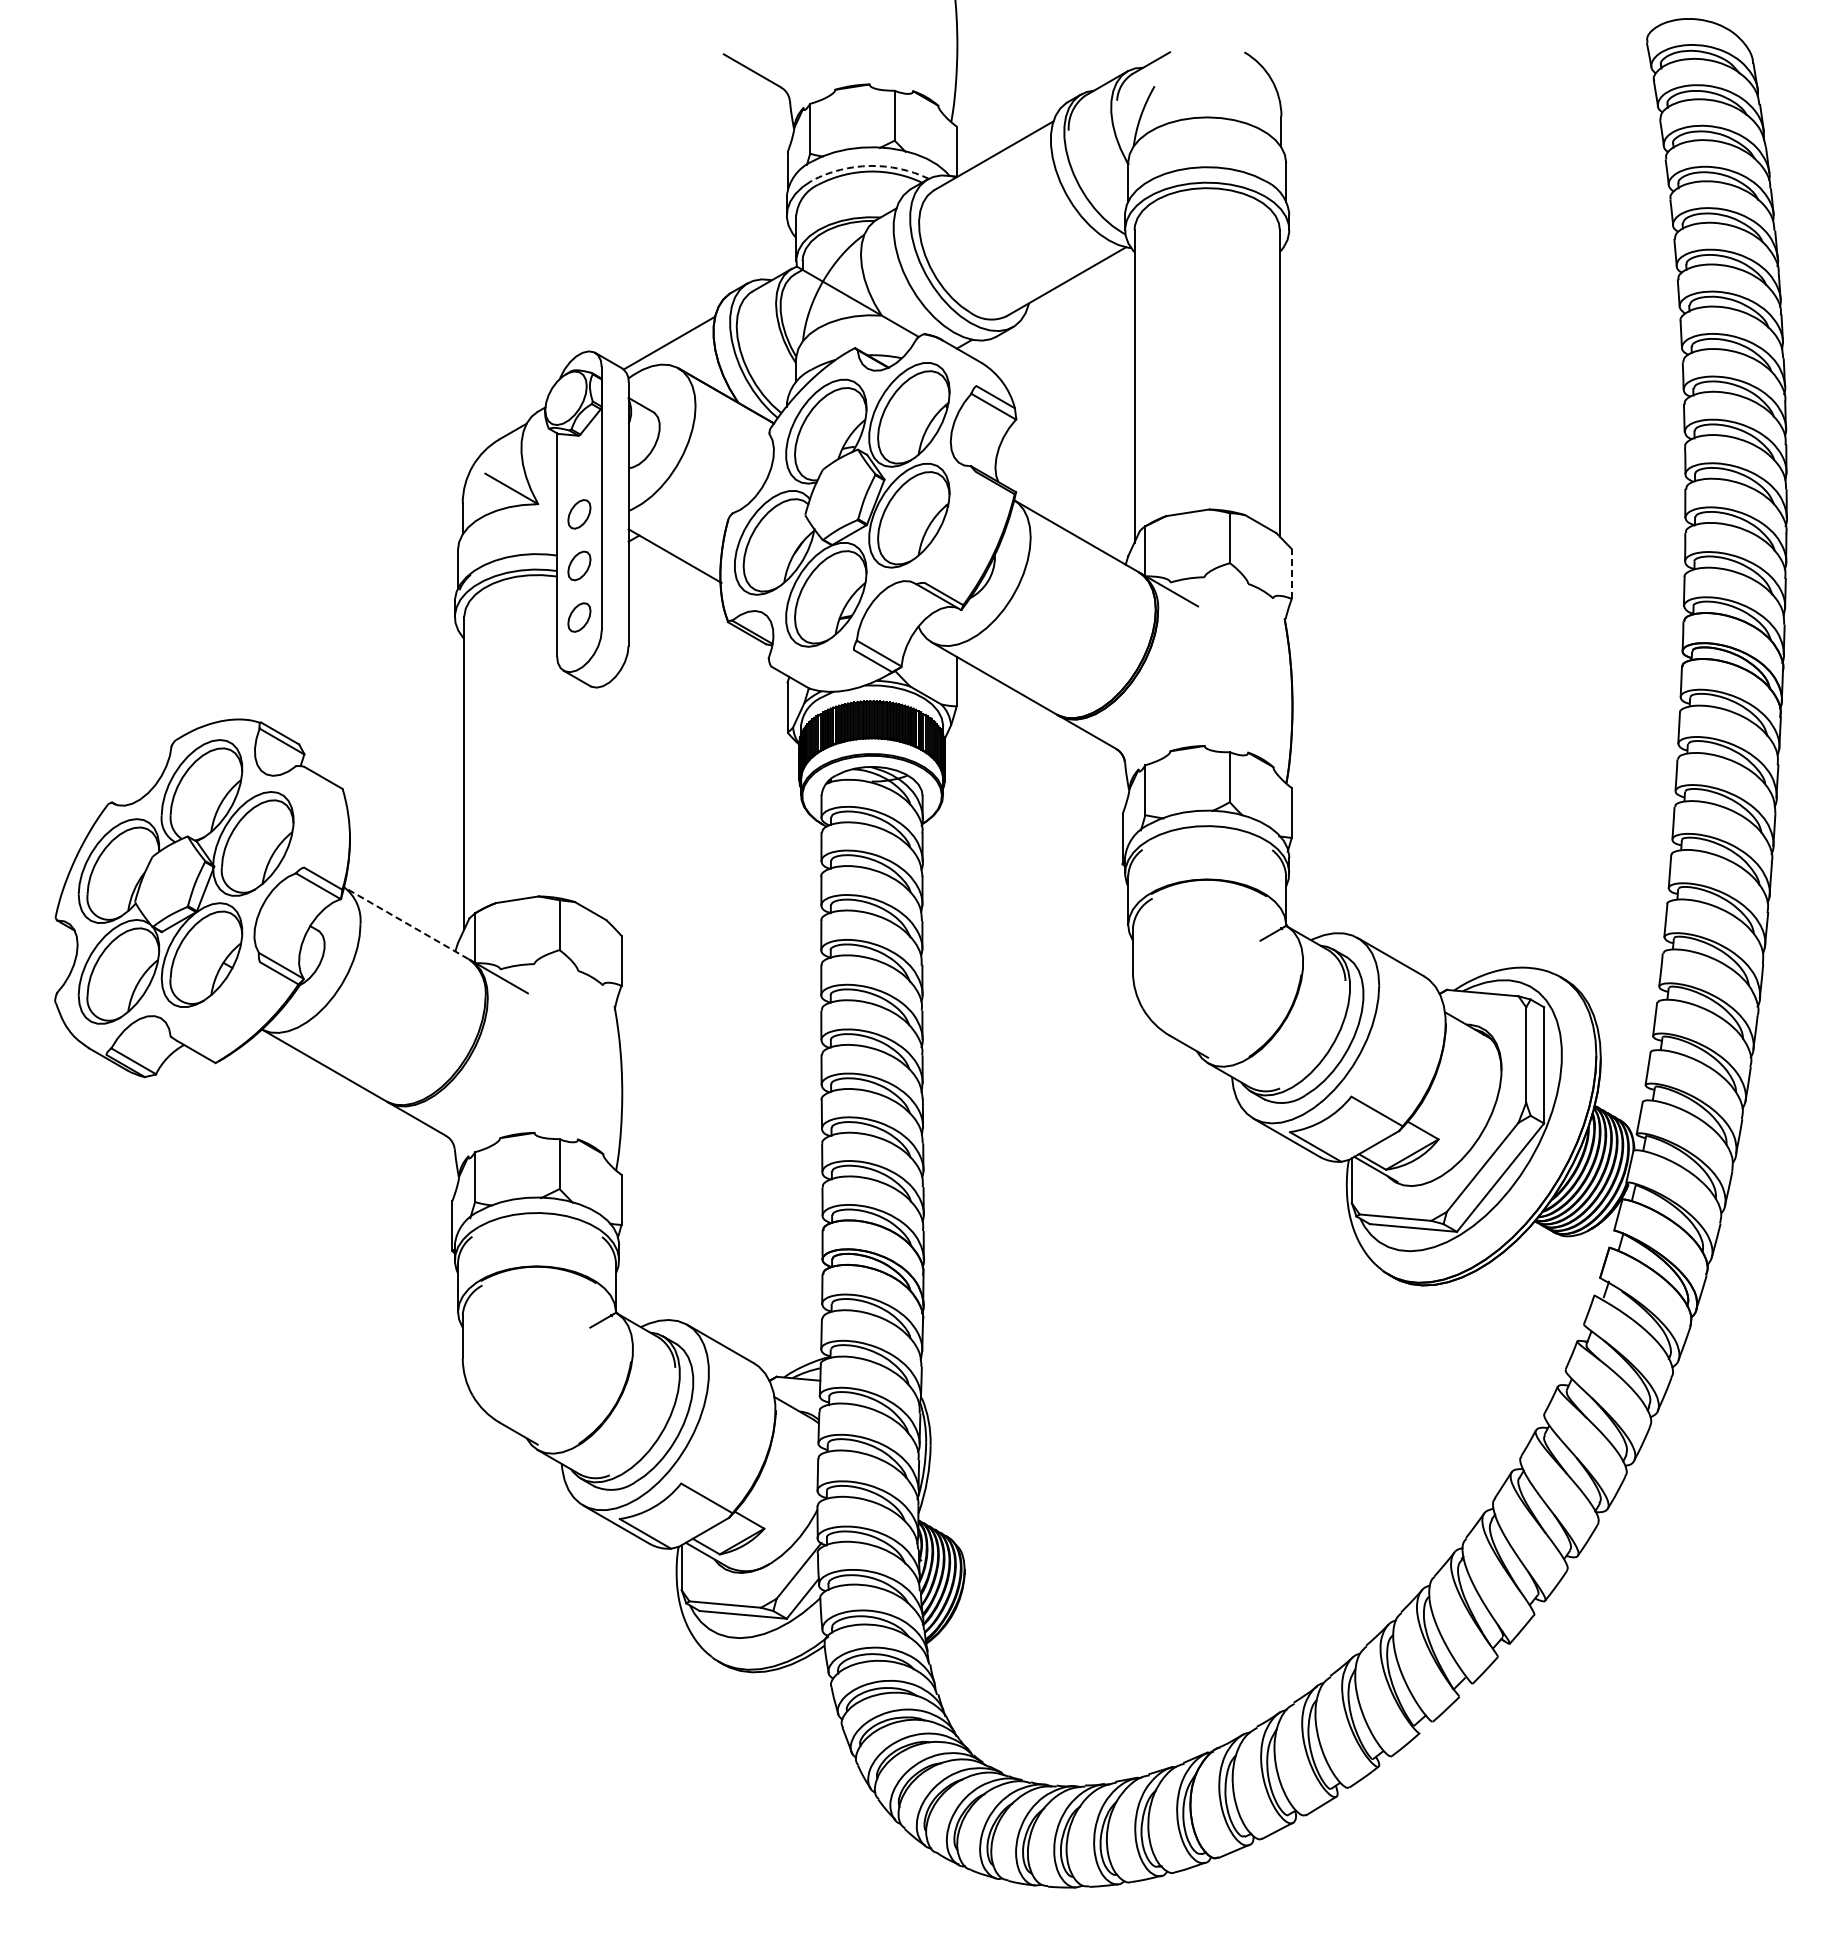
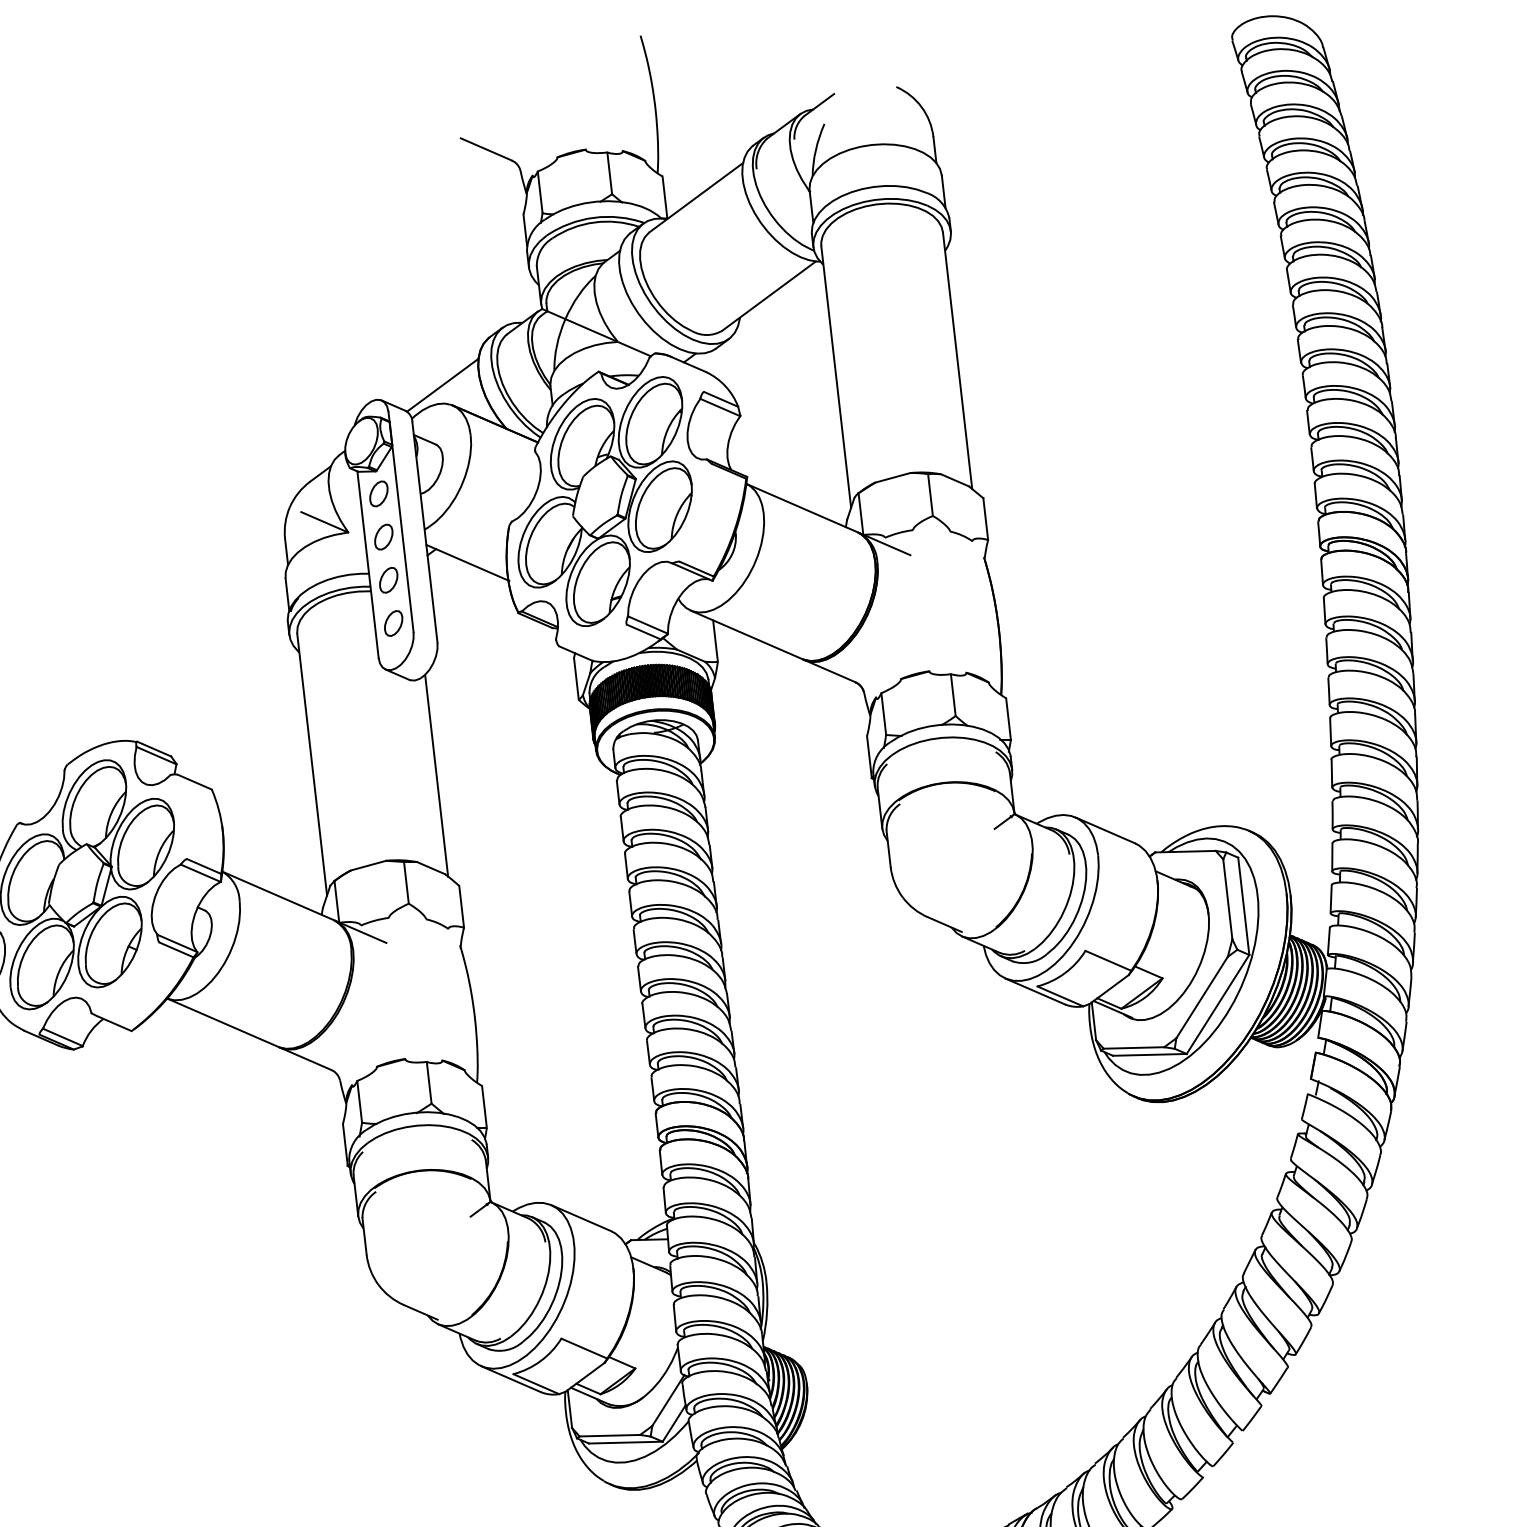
arc: (870, 165) -> (594, 217), dashed -> solid
part: (579, 462) -> (378, 493), added
line: (1291, 574) -> (985, 519), dashed -> solid
line: (609, 802) -> (436, 775), added
line: (406, 923) -> (278, 896), dashed -> solid

